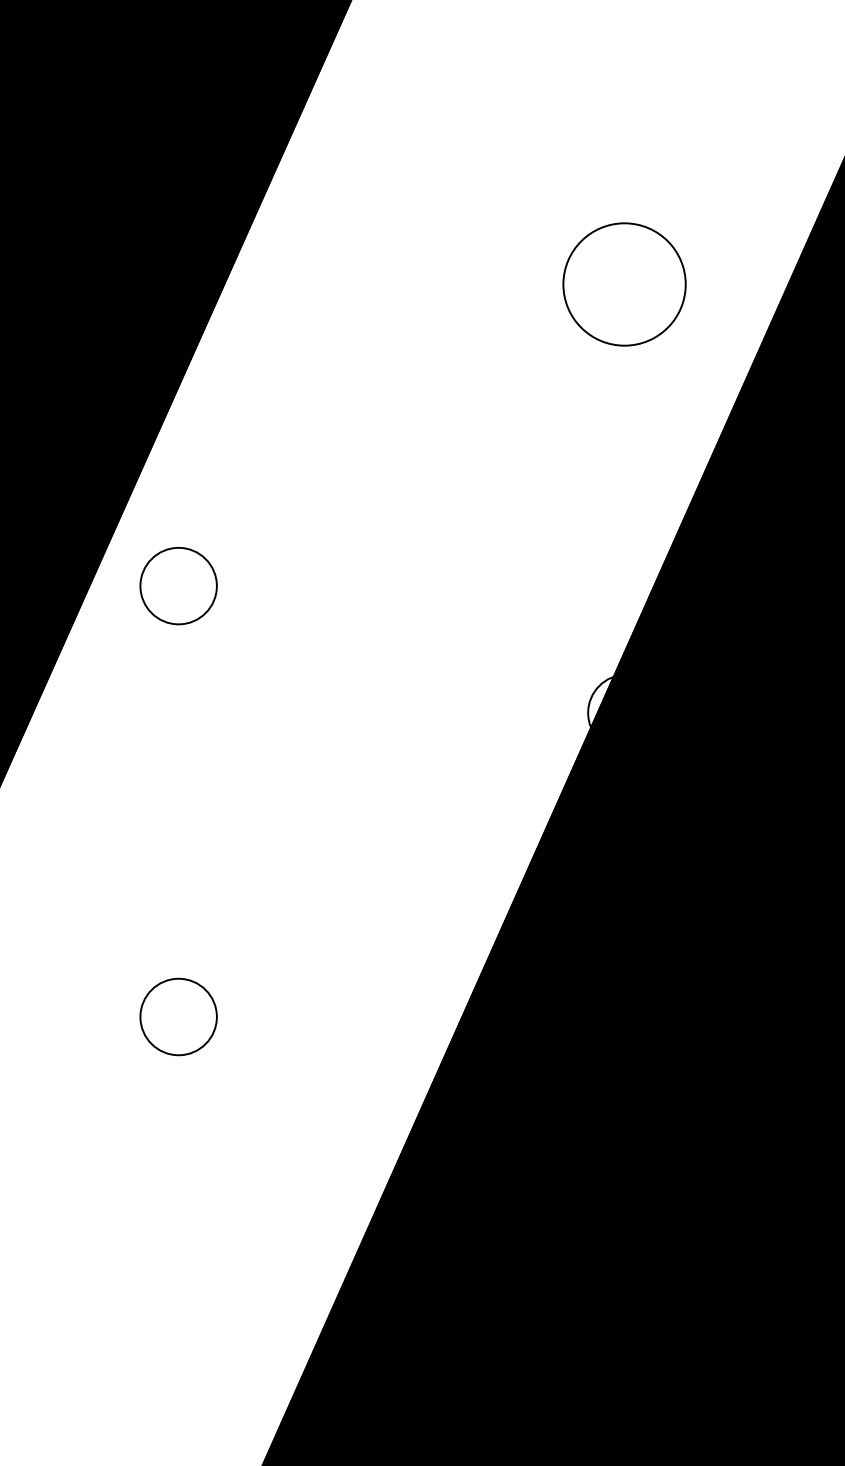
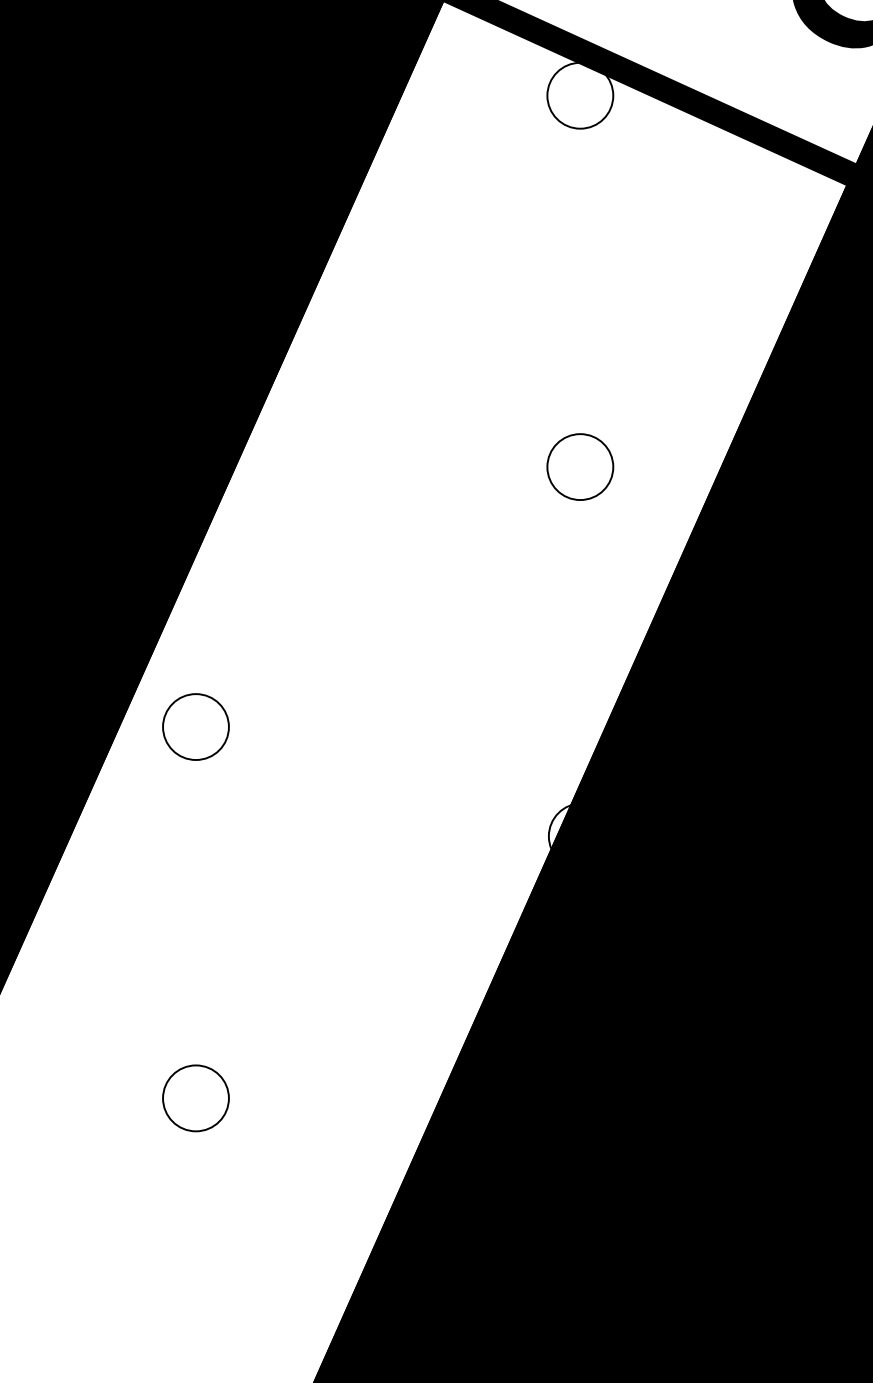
part: (624, 283) -> (580, 466), size x0.62

